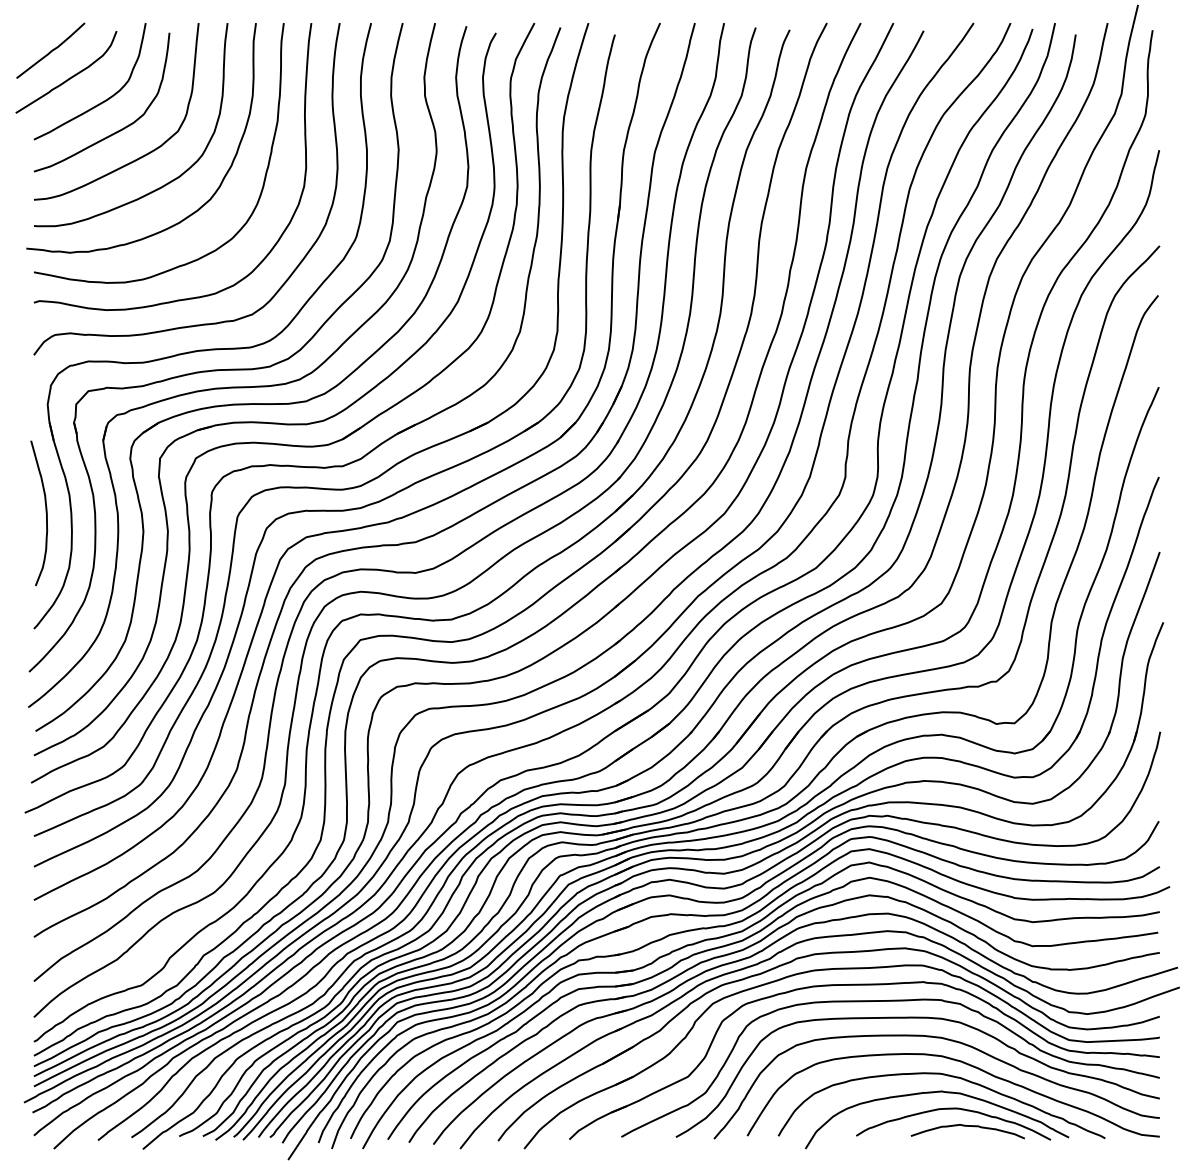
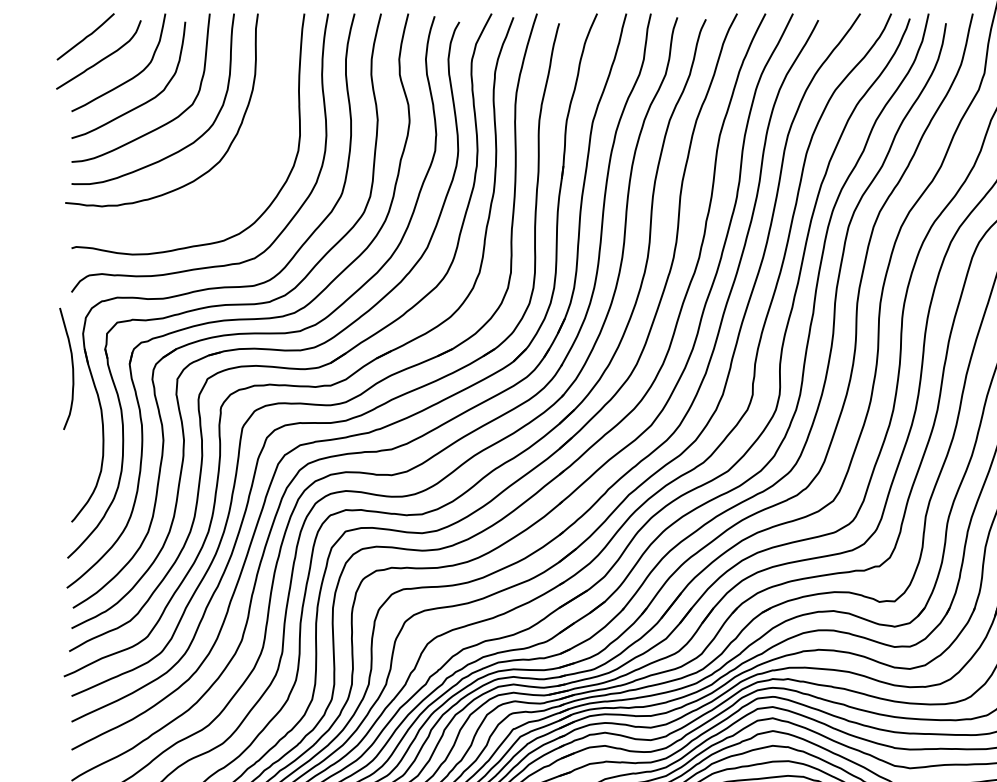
curve: (264, 175) -> (265, 141), removed
curve: (45, 512) -> (72, 368), moved

